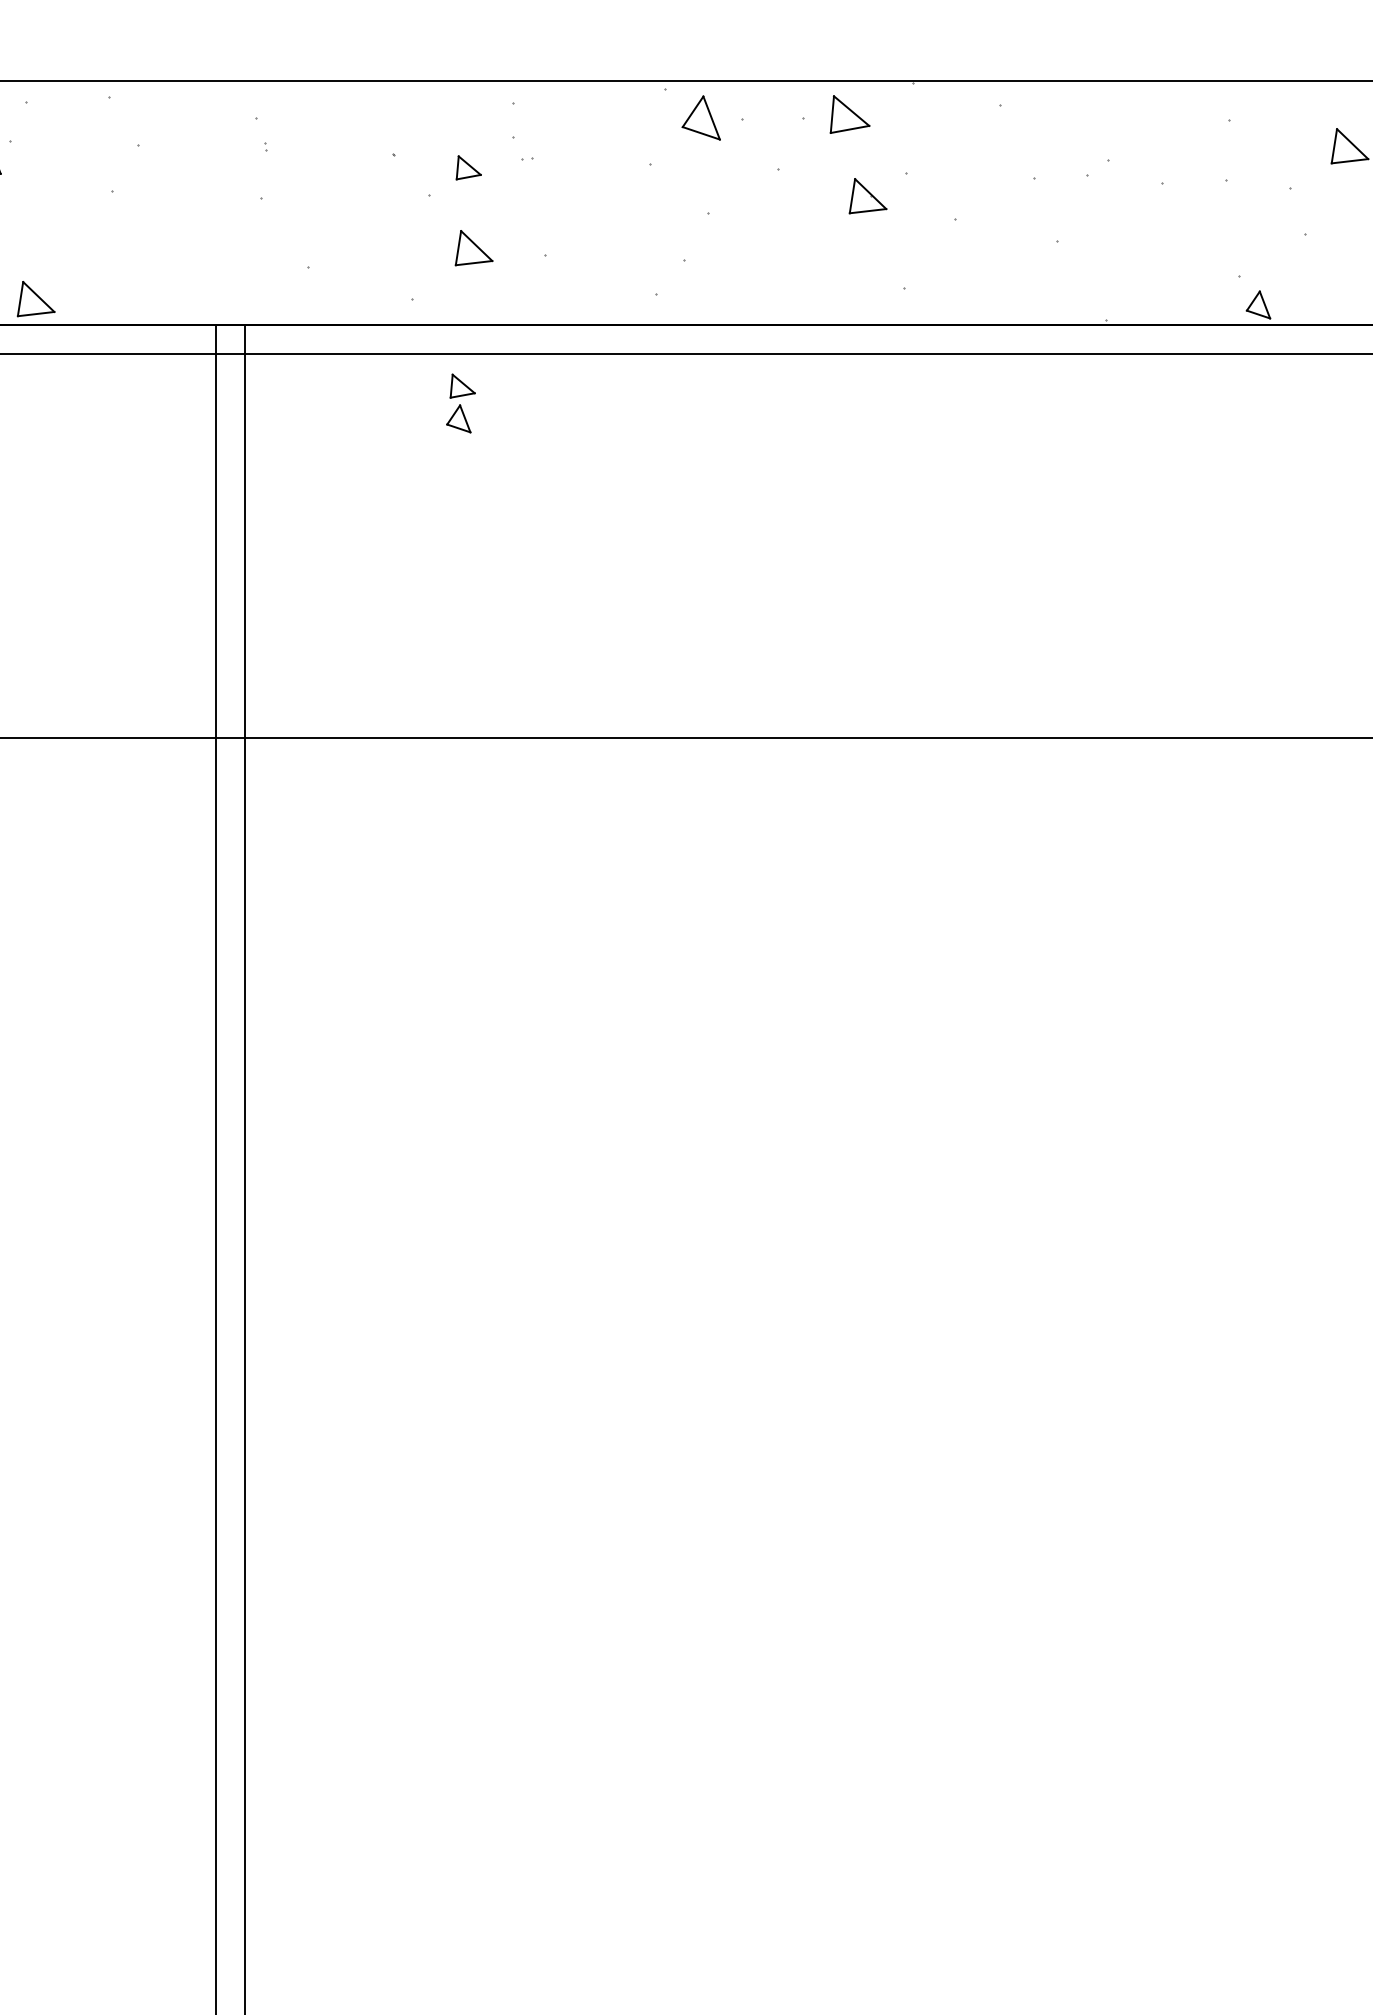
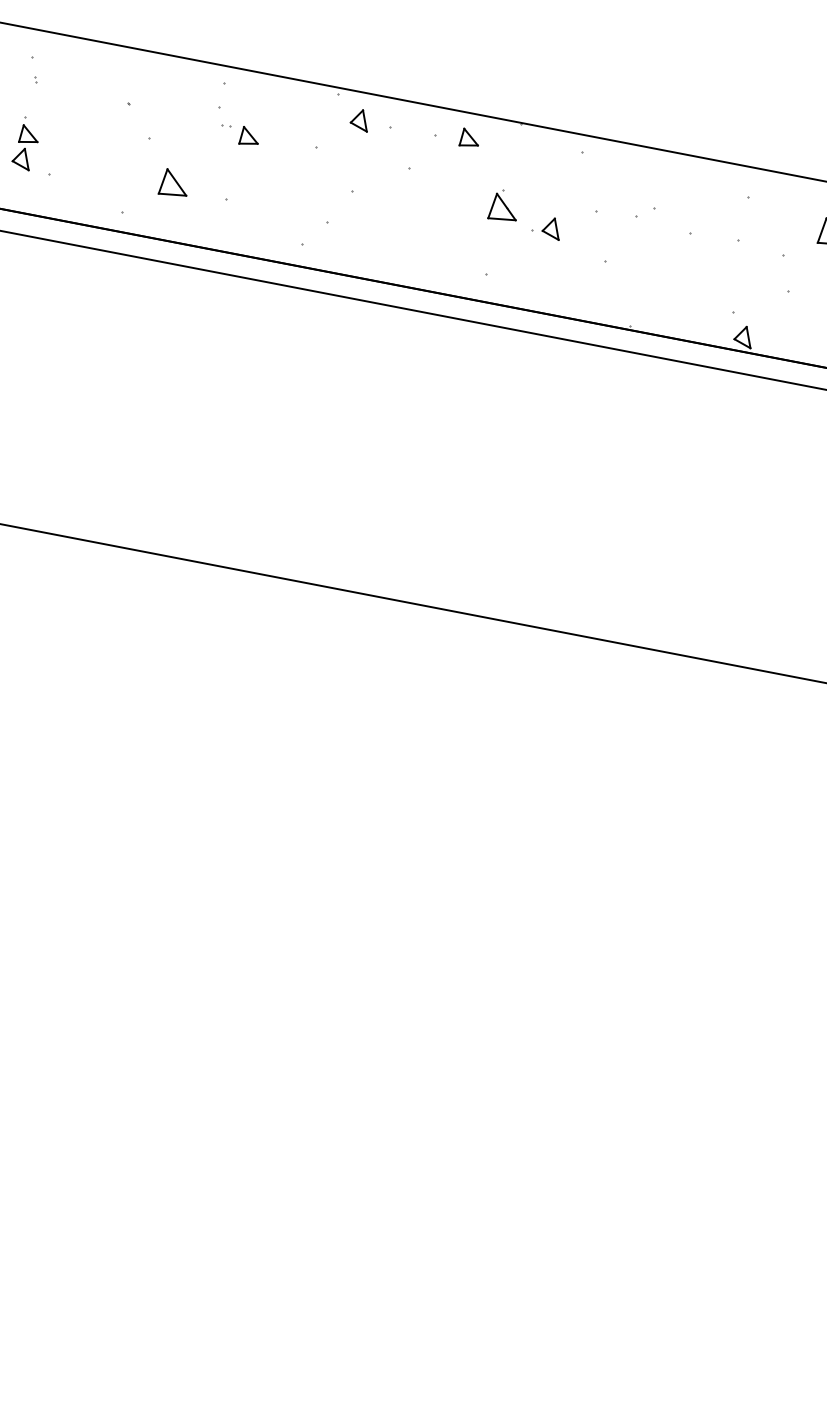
part: (849, 114) -> (469, 138), size x0.62
part: (700, 117) -> (359, 119), size x0.62
part: (468, 167) -> (249, 136), moved
part: (867, 196) -> (503, 208), moved
part: (979, 211) -> (551, 228), added
part: (460, 403) -> (25, 147), moved

